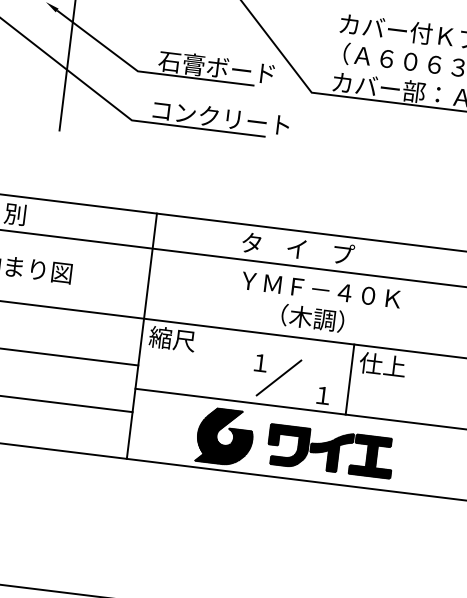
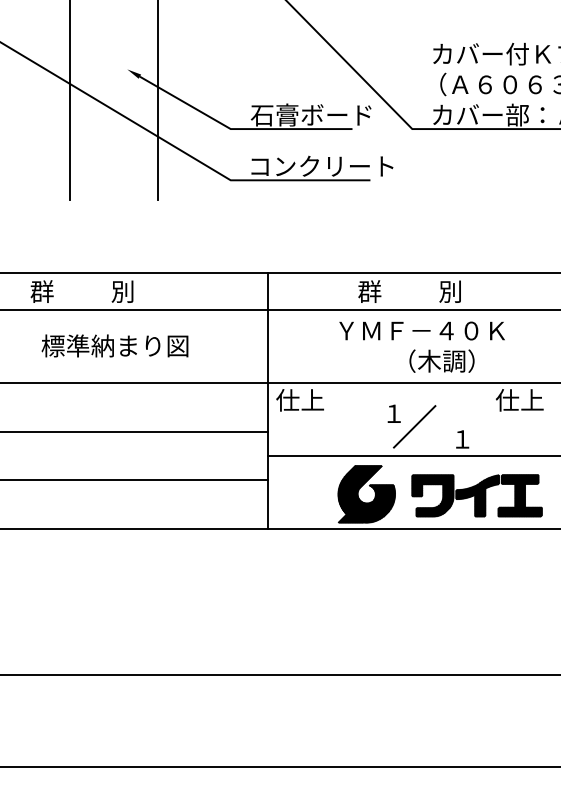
text: (297, 248) -> (417, 291), タ    イ    プ -> 群          別
text: (320, 289) -> (421, 330), moved
text: (171, 338) -> (299, 399), 縮尺 -> 仕上
line: (349, 379) -> (487, 419), removed

